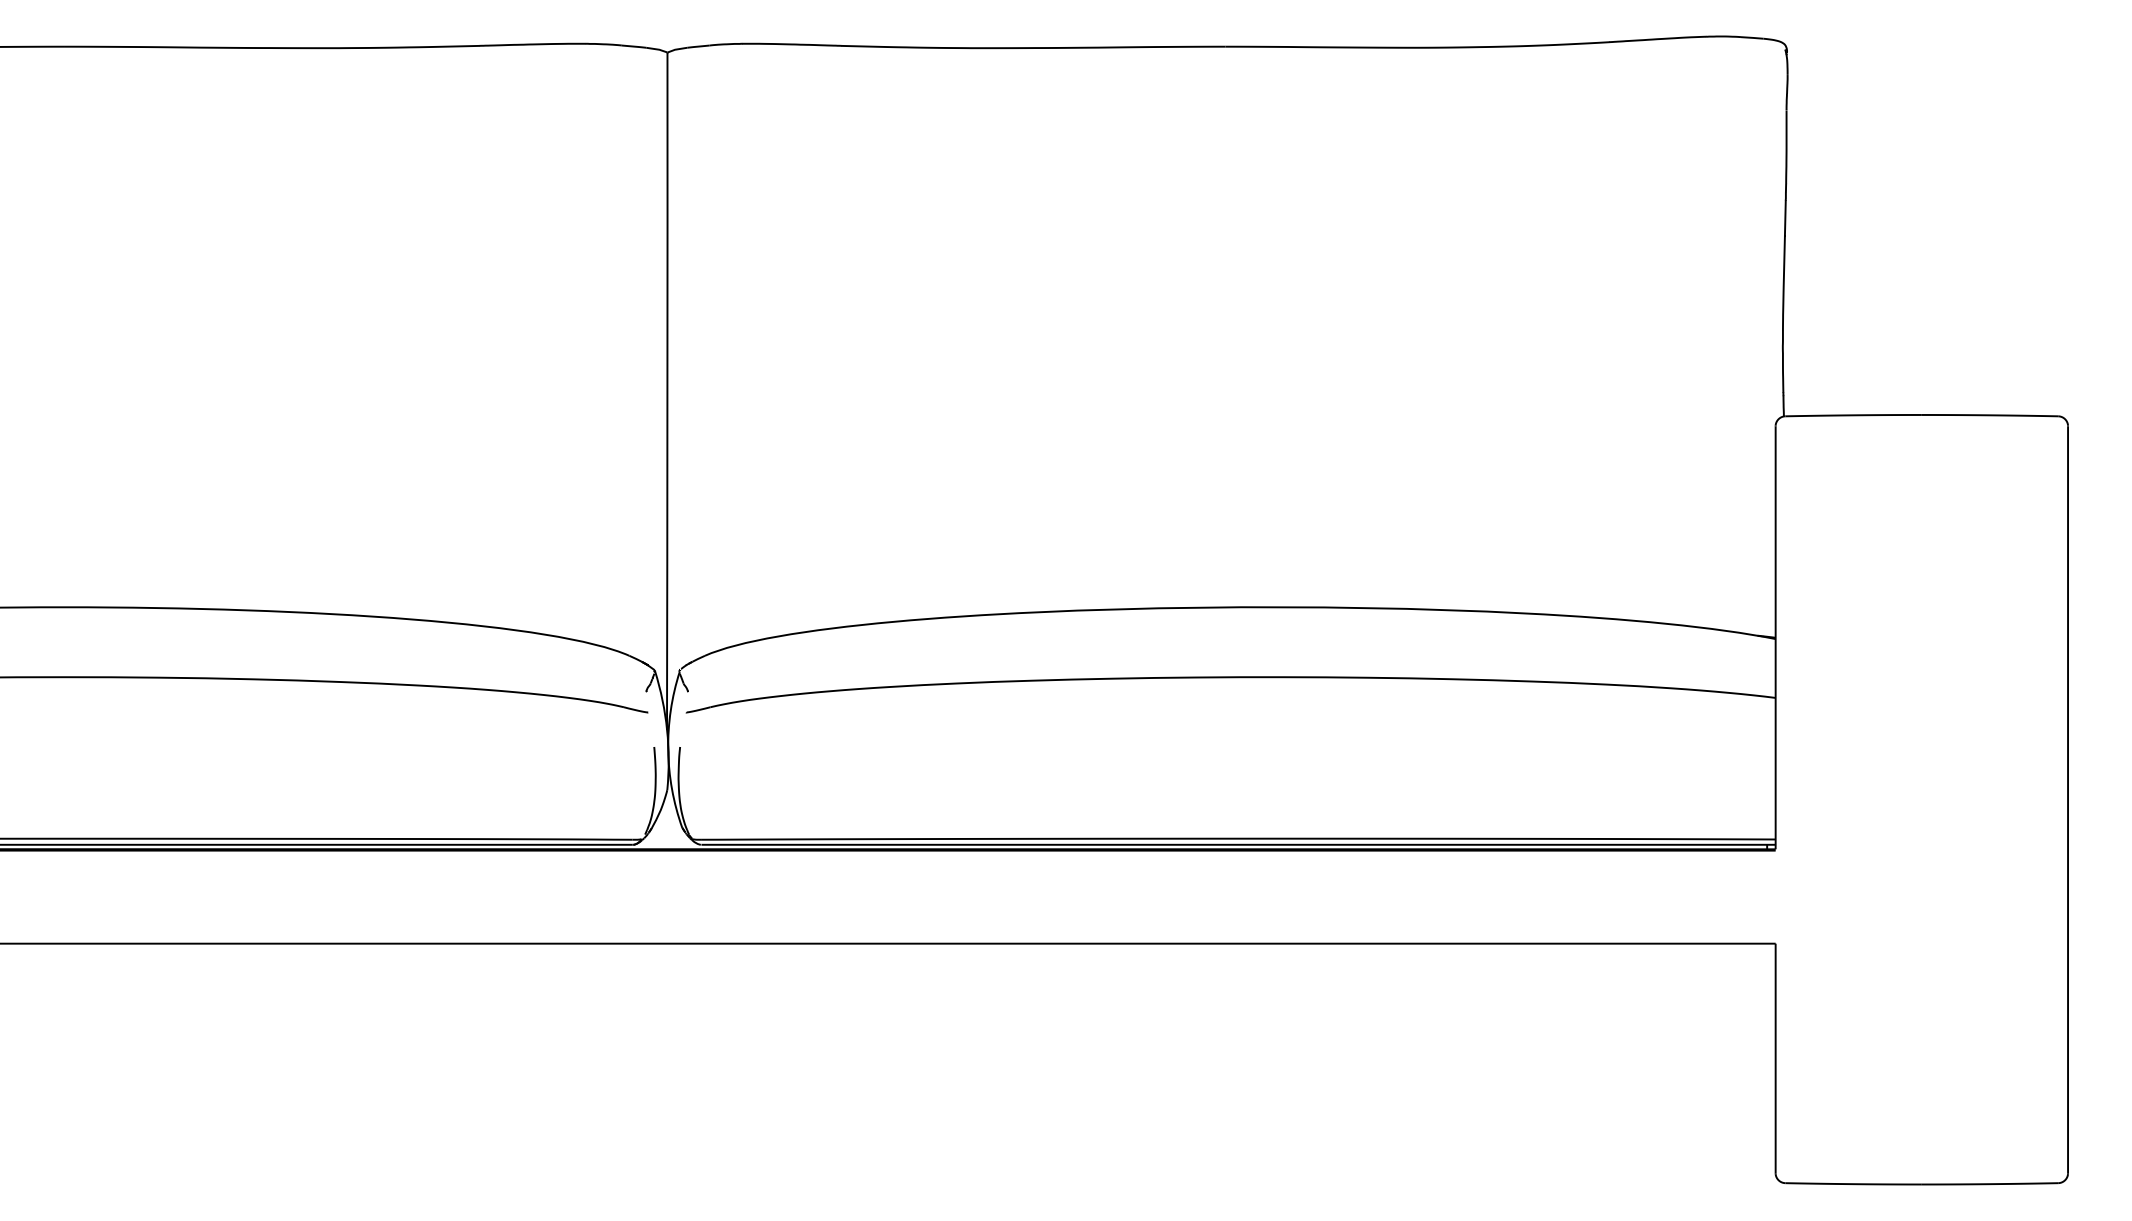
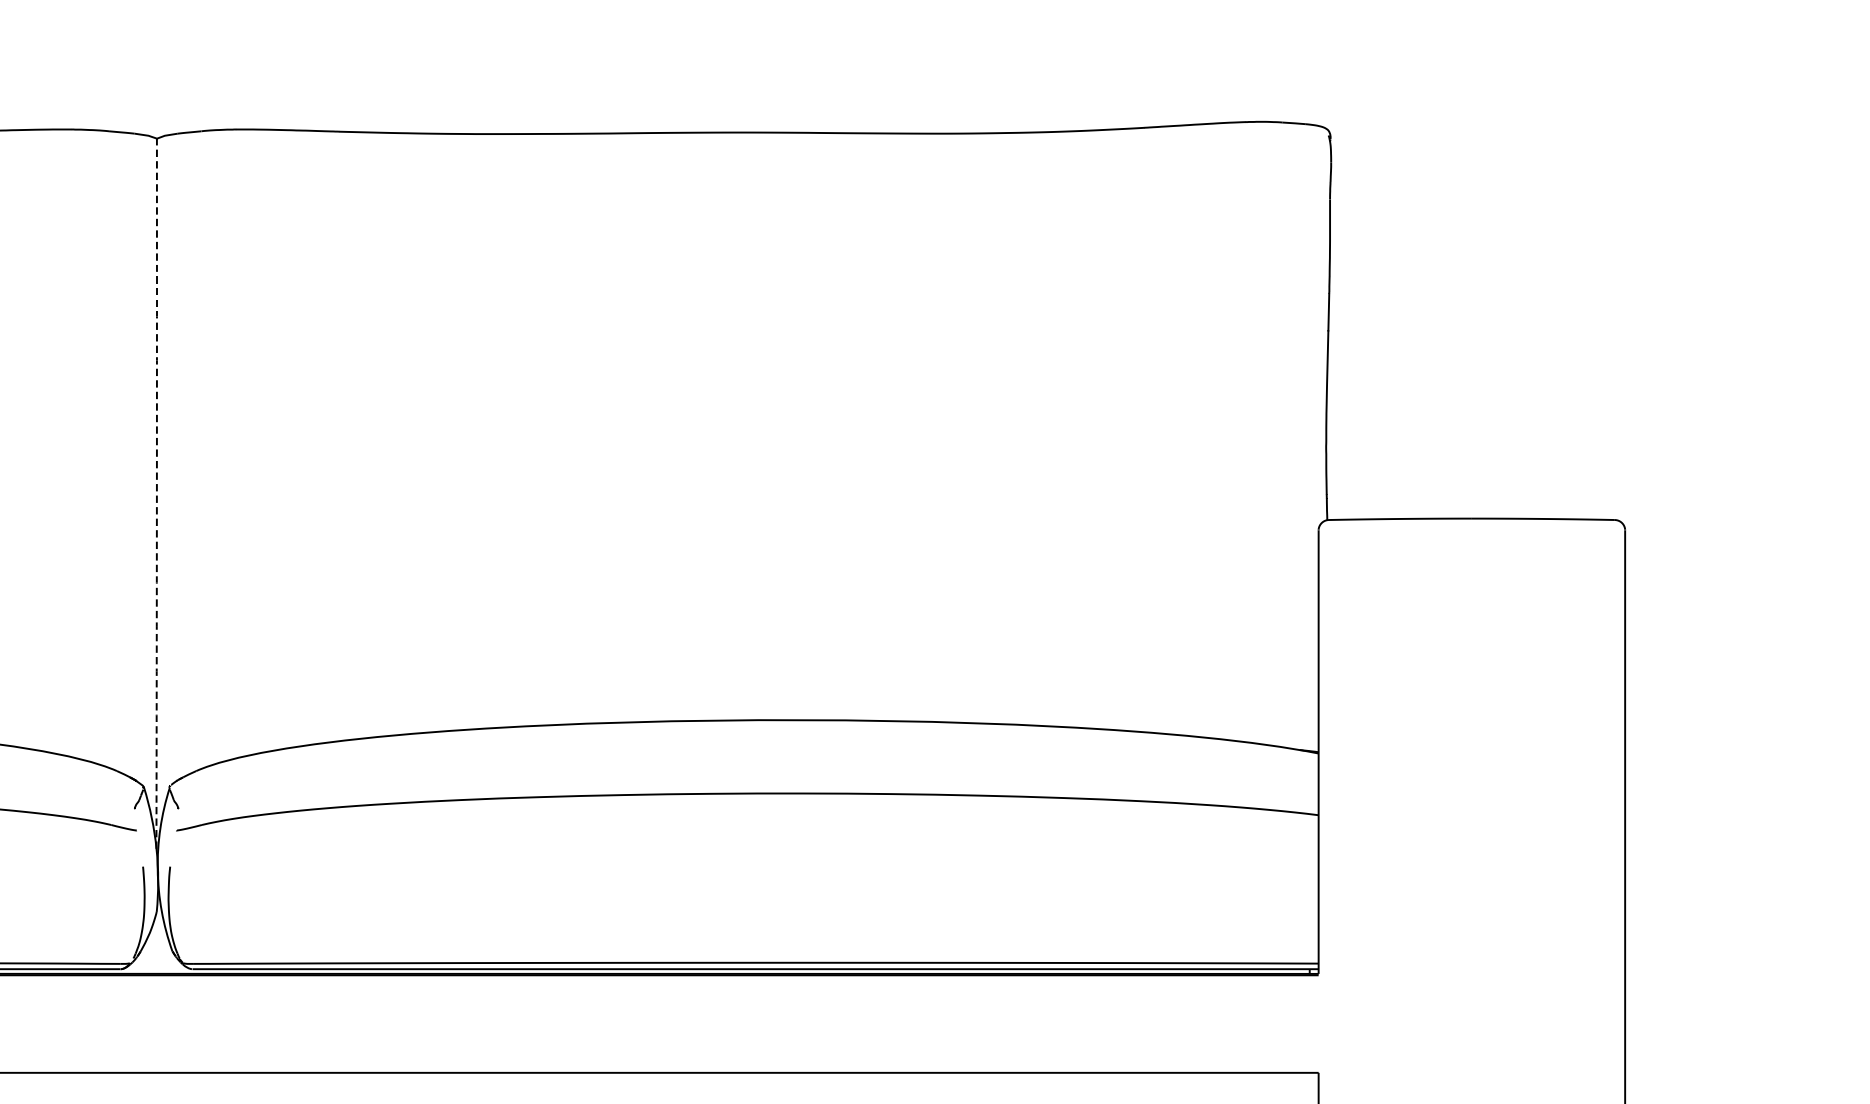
arc: (667, 391) -> (156, 493), solid -> dashed

